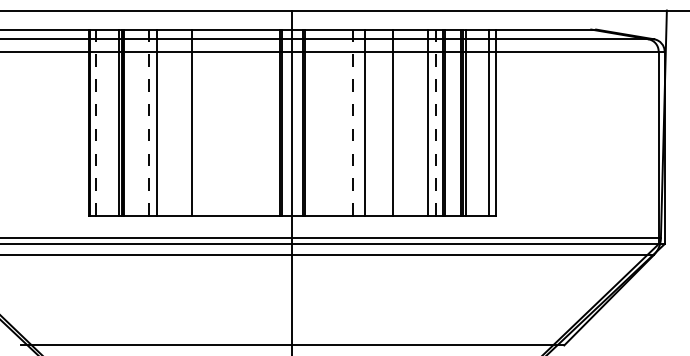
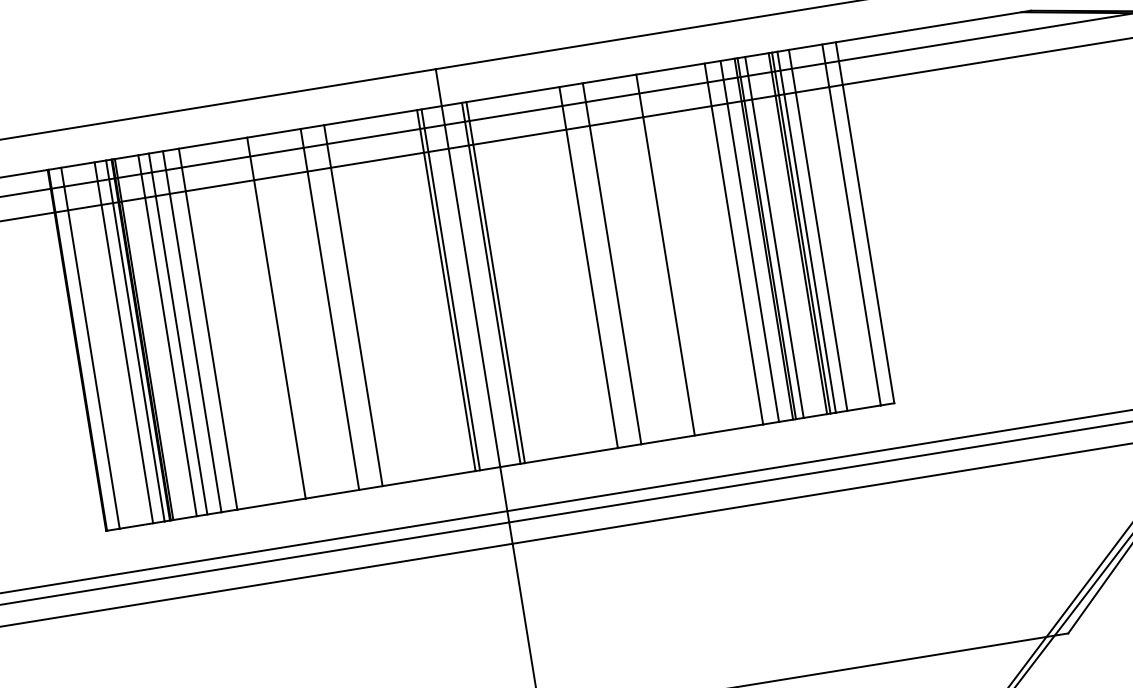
line: (96, 122) -> (90, 347), dashed -> solid
line: (113, 122) -> (123, 342), added
line: (136, 122) -> (168, 335), added
line: (141, 122) -> (178, 333), added
line: (148, 122) -> (191, 331), dashed -> solid
line: (219, 122) -> (329, 309), added
line: (231, 122) -> (352, 305), added
line: (353, 122) -> (589, 267), dashed -> solid
line: (436, 122) -> (750, 241), dashed -> solid
line: (448, 122) -> (773, 237), added
line: (471, 122) -> (818, 230), added

